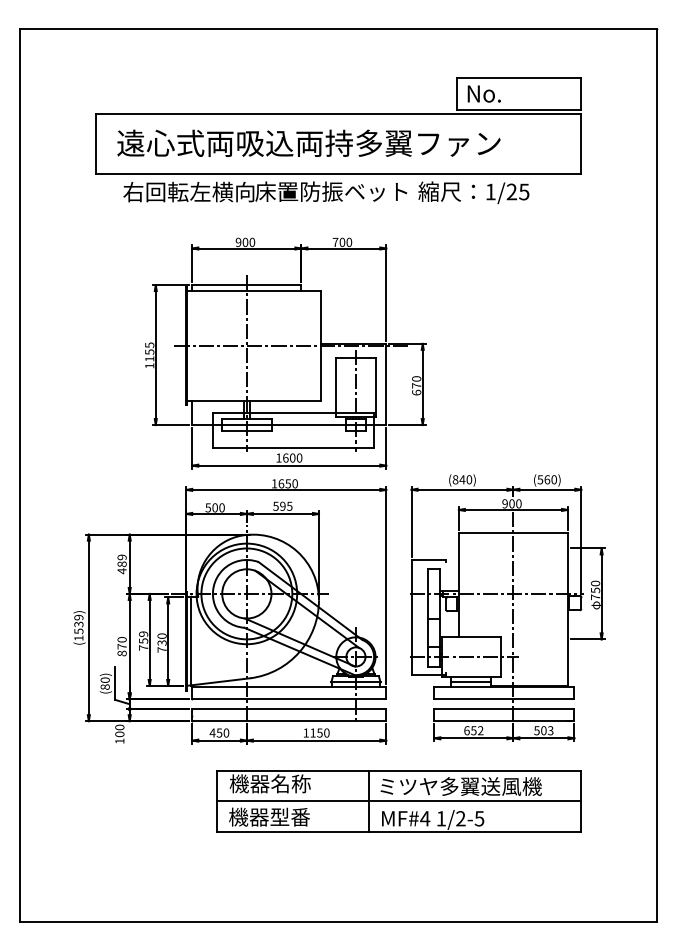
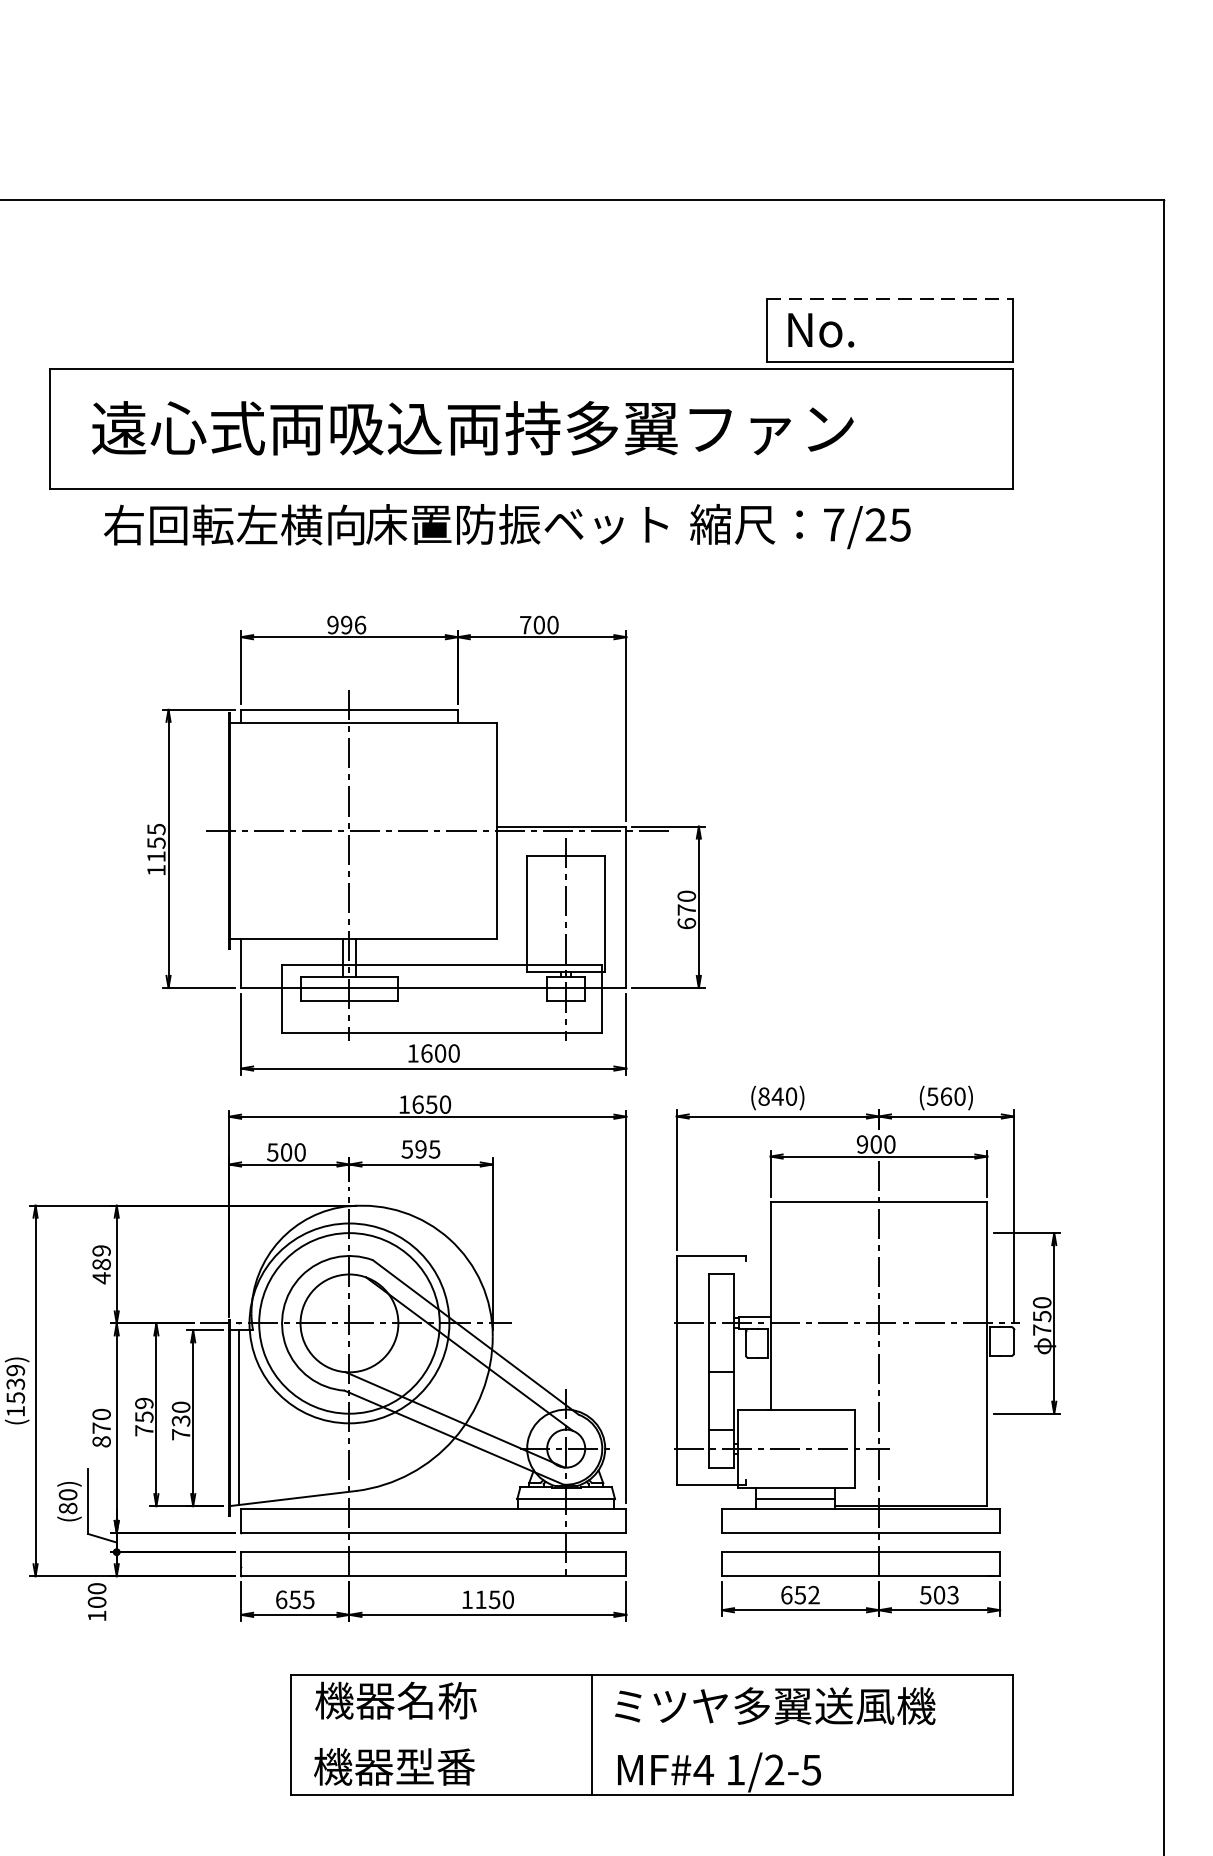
line: (519, 78) -> (891, 299), solid -> dashed
text: (490, 191) -> (833, 523), 1/25 -> 7/25
text: (248, 241) -> (352, 623), 900 -> 996
text: (219, 732) -> (295, 1598), 450 -> 655
line: (398, 801) -> (650, 1735), removed

